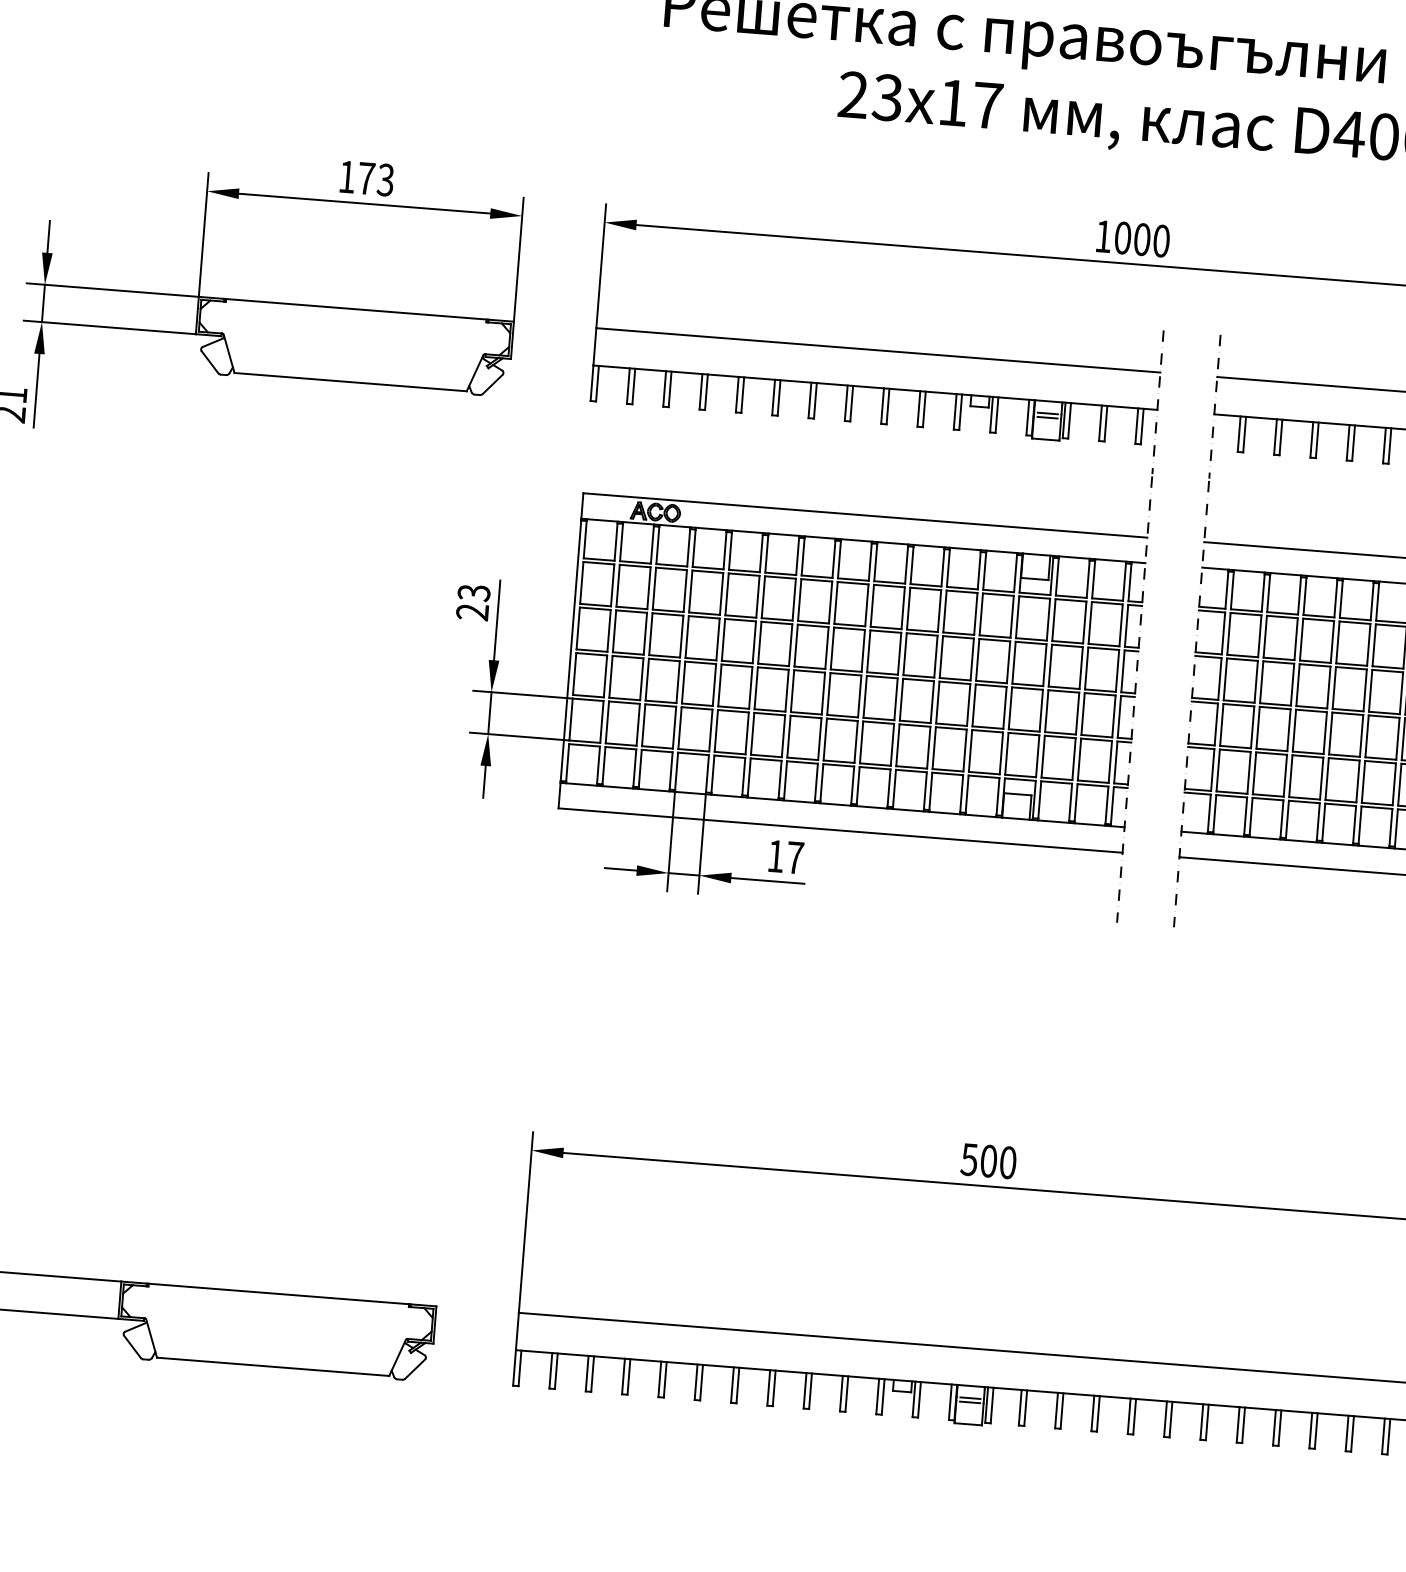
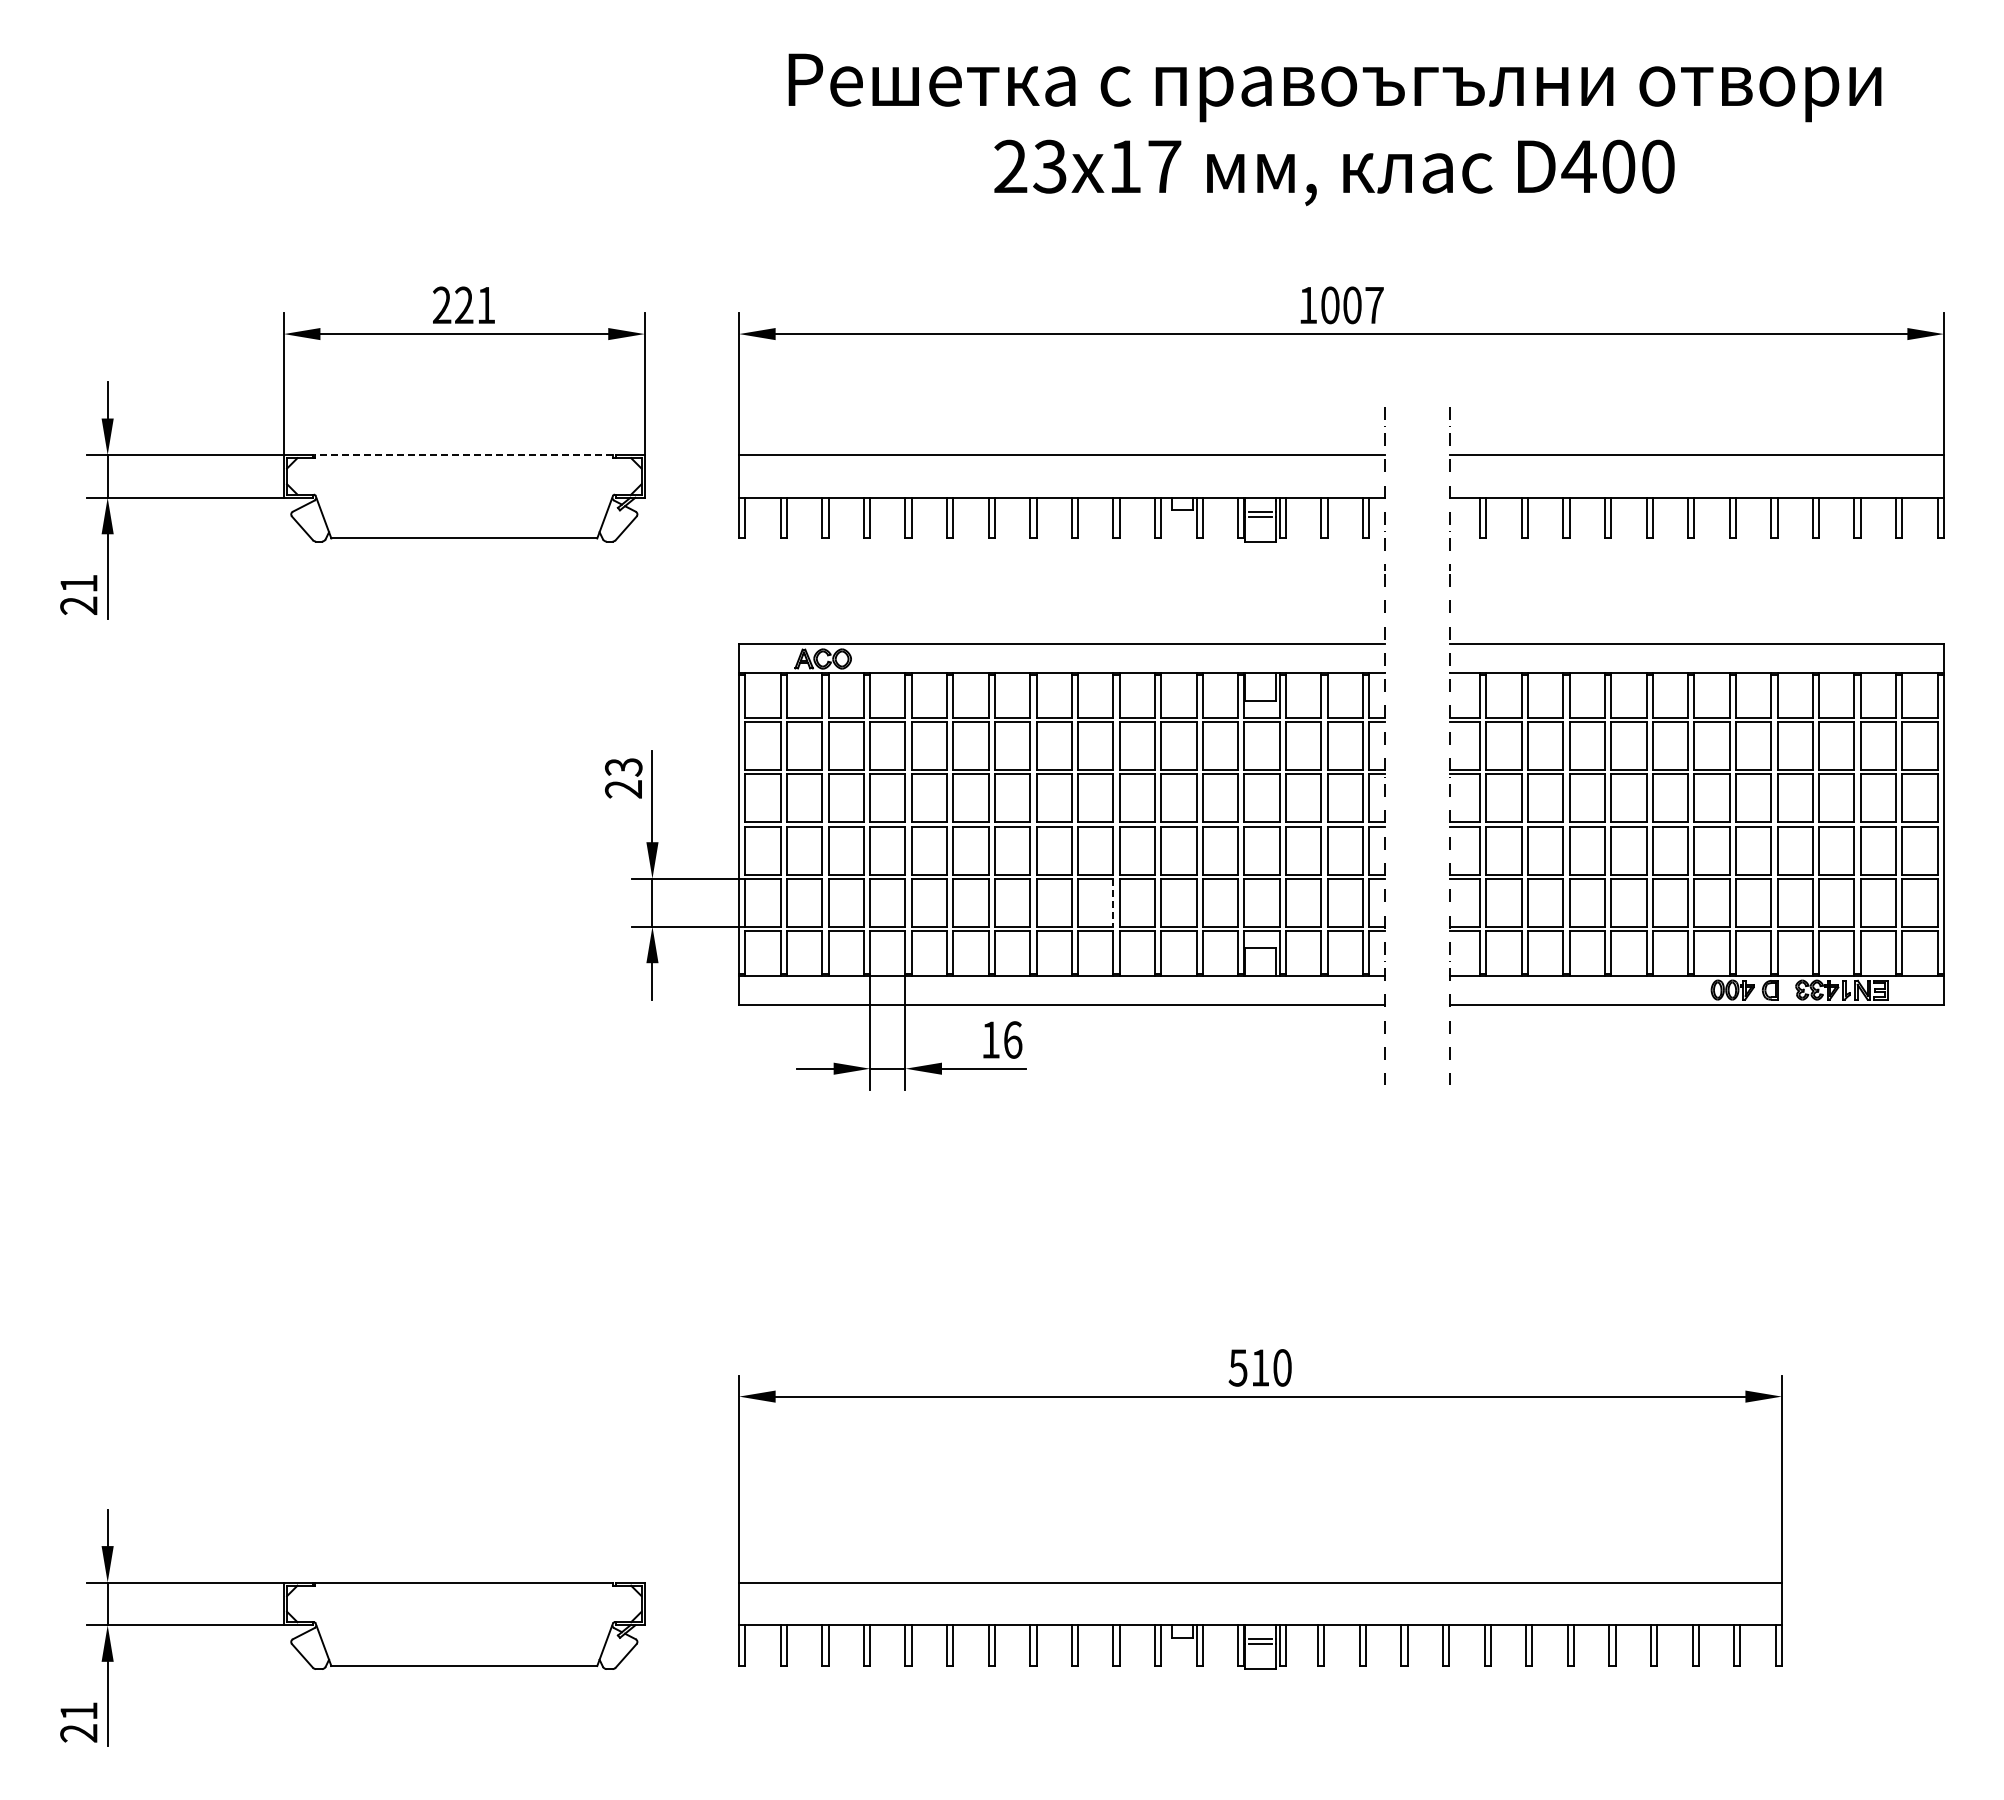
text: (366, 178) -> (464, 305), 173 -> 221
text: (1161, 241) -> (1374, 305), 1000 -> 1007
line: (355, 309) -> (463, 455), solid -> dashed
line: (892, 744) -> (1113, 902), solid -> dashed
text: (795, 857) -> (1013, 1039), 17 -> 16
text: (988, 1160) -> (1260, 1367), 500 -> 510

